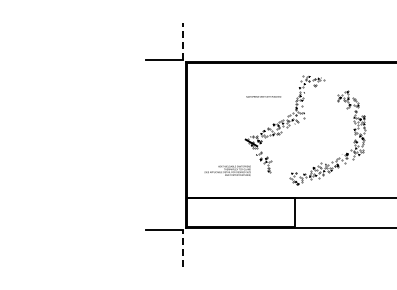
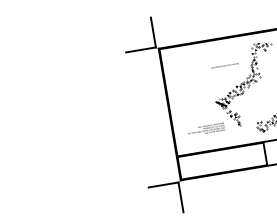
line: (183, 41) -> (153, 32), dashed -> solid
line: (183, 248) -> (181, 197), dashed -> solid

